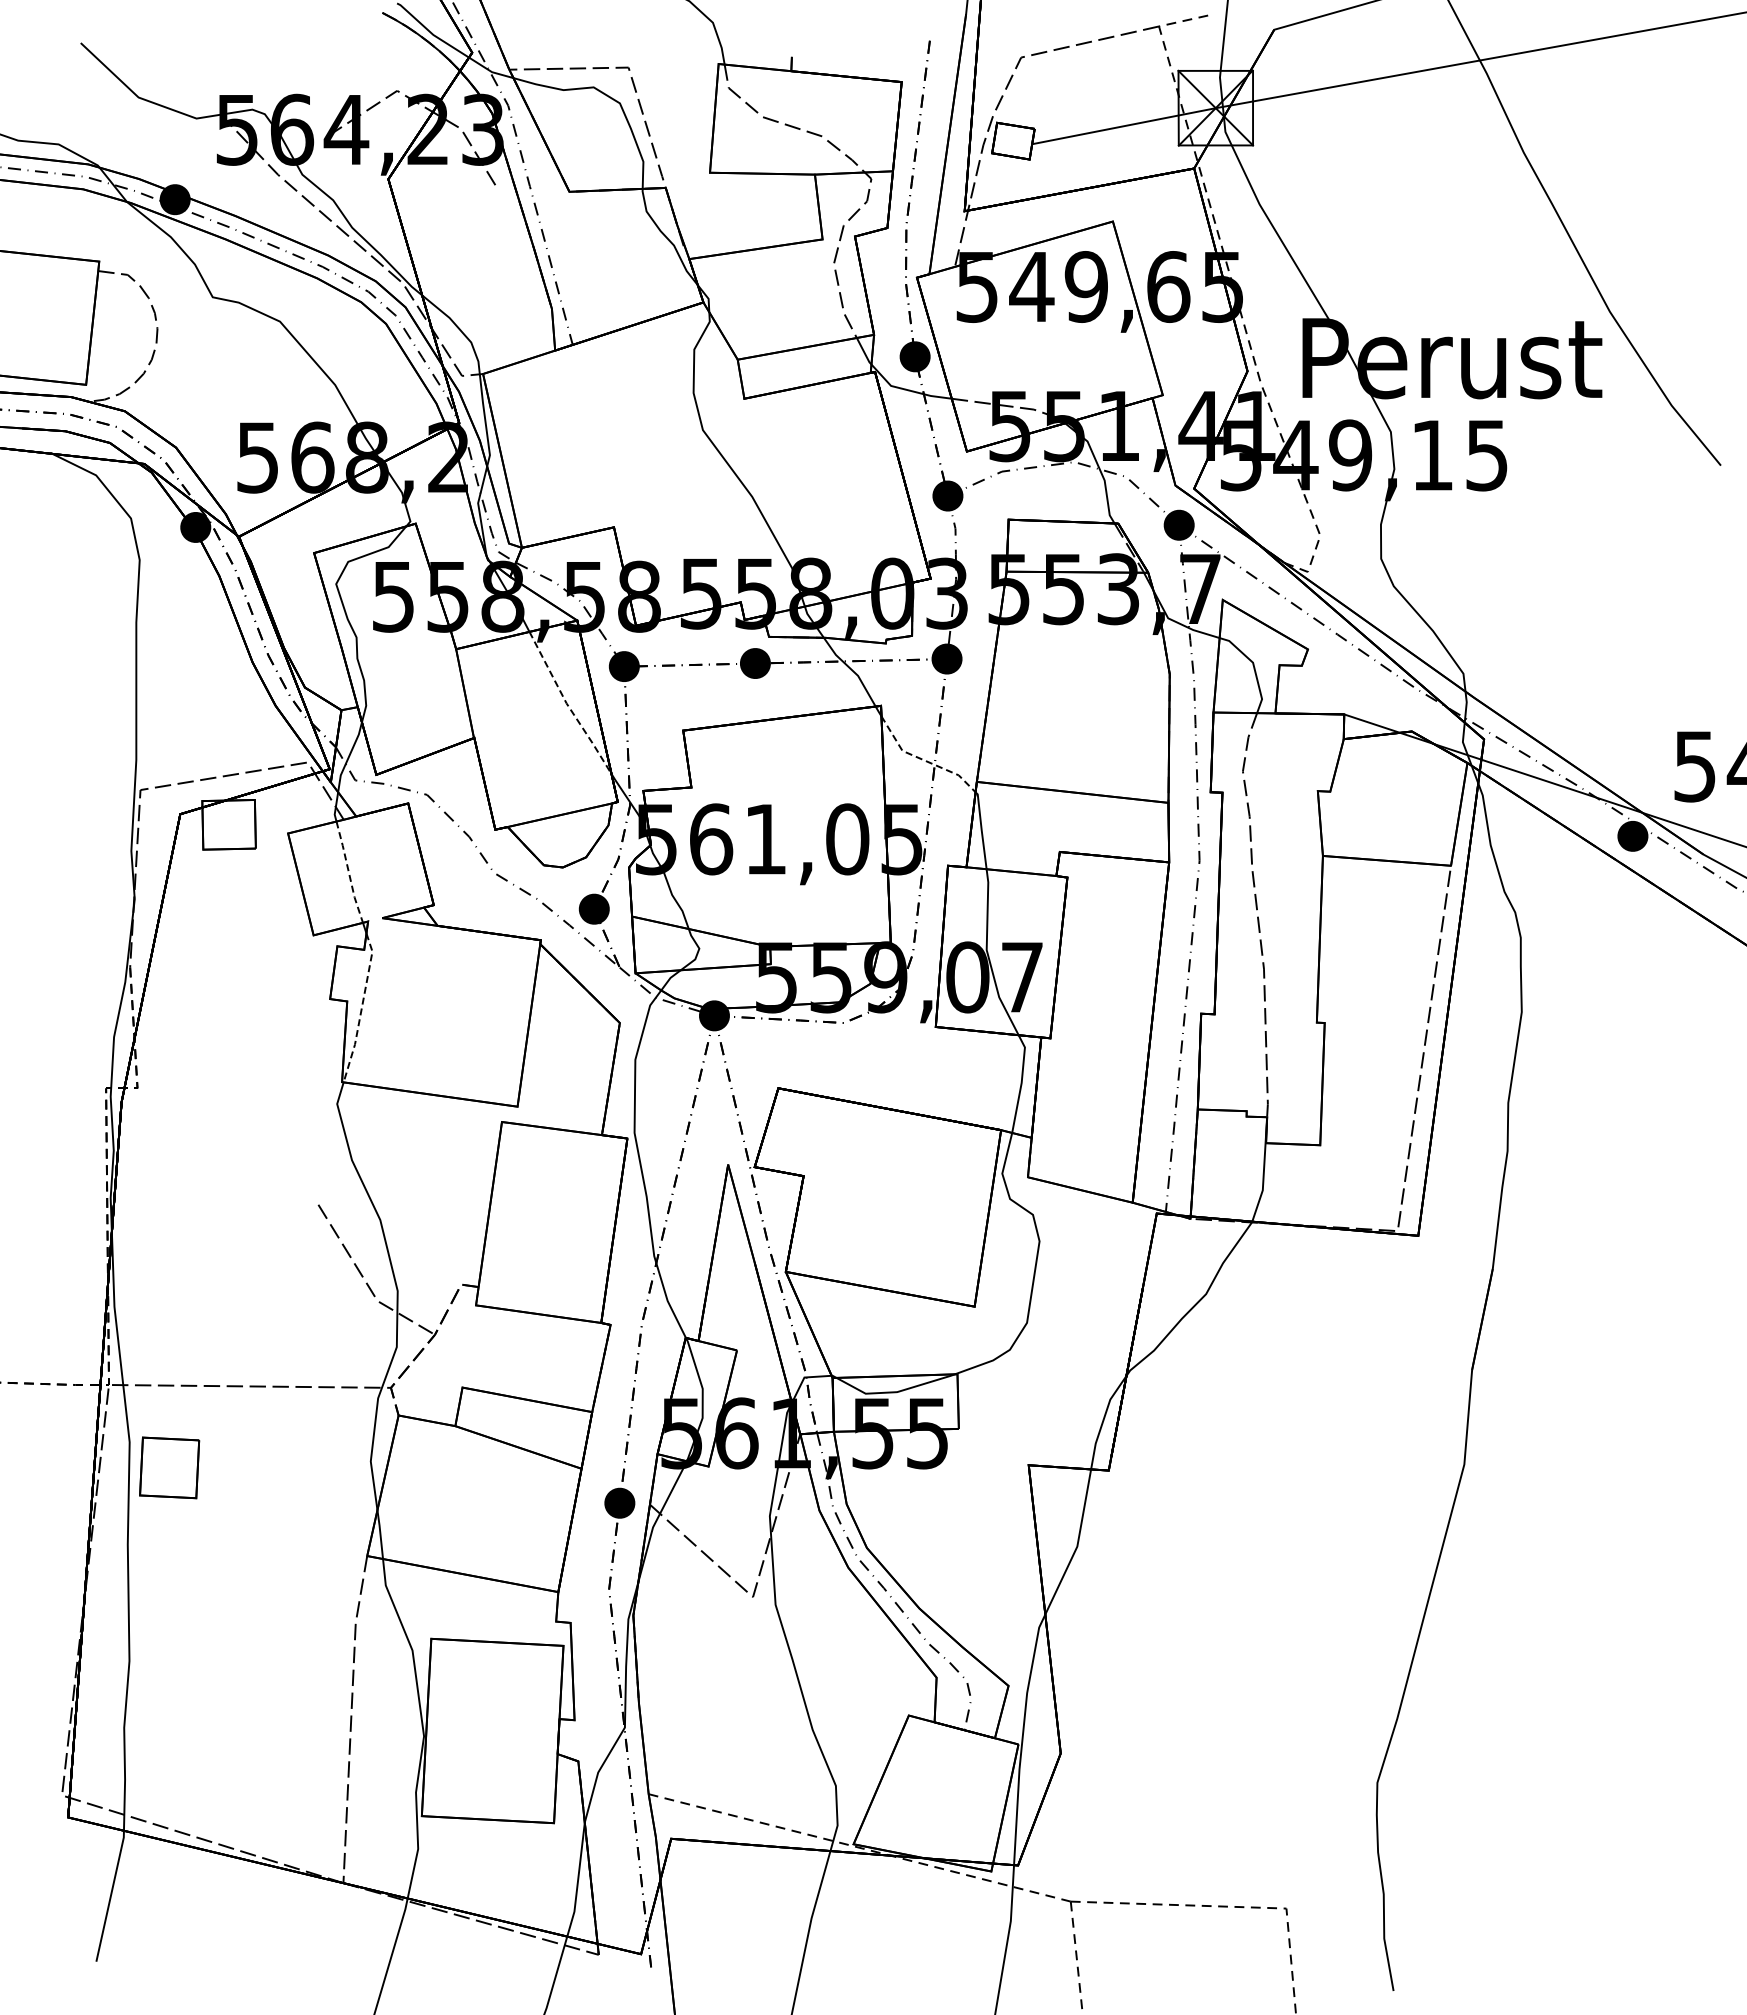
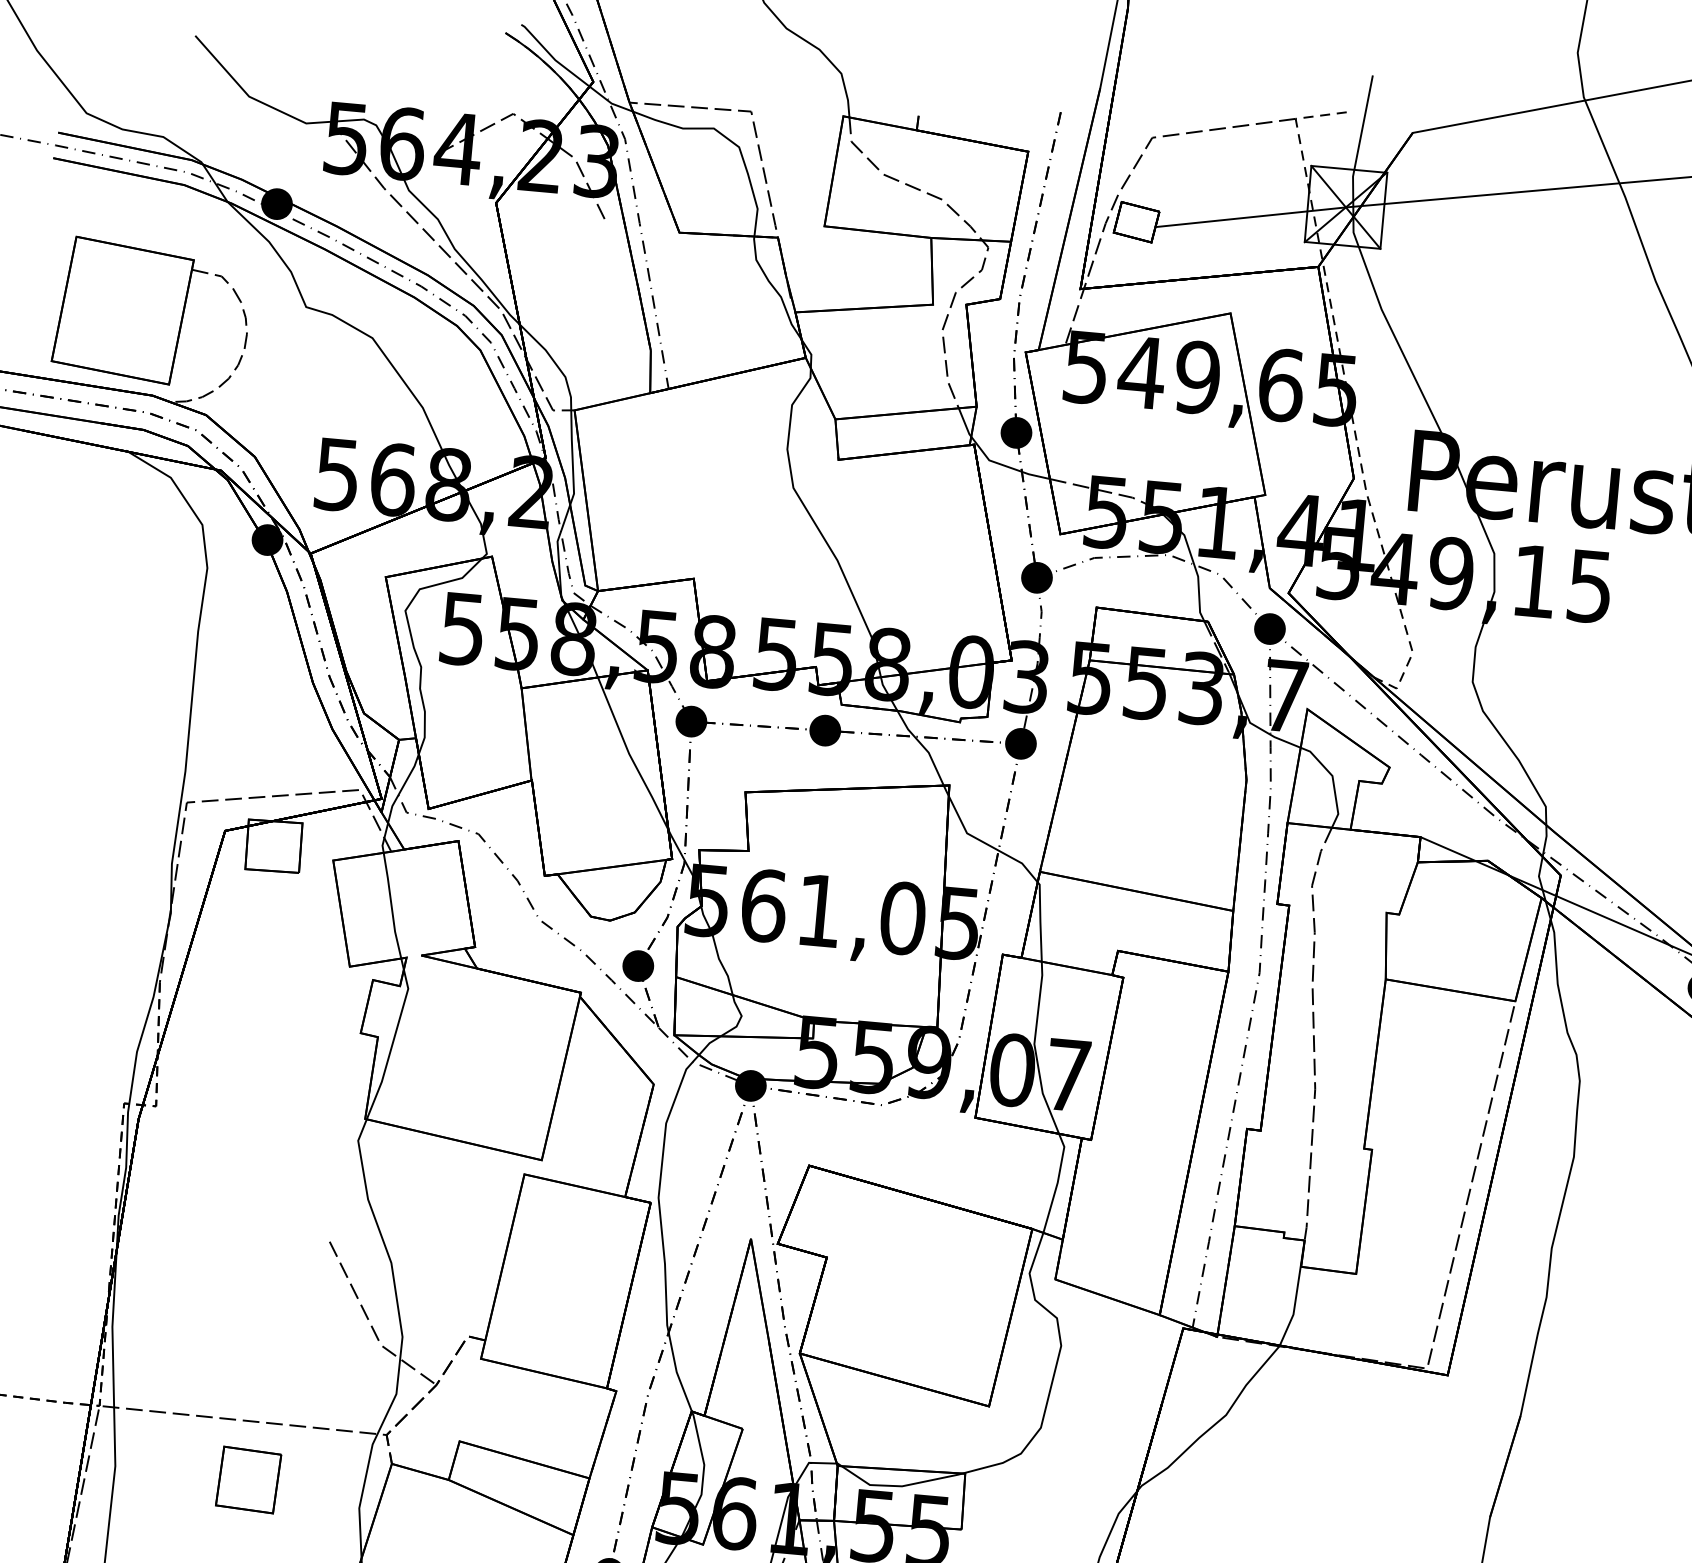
line: (567, 705) -> (629, 756), dashed -> solid
line: (923, 759) -> (987, 844), dashed -> solid
line: (348, 872) -> (391, 905), dashed -> solid
line: (361, 1008) -> (391, 1045), dashed -> solid
part: (169, 1467) -> (248, 1479), moved

